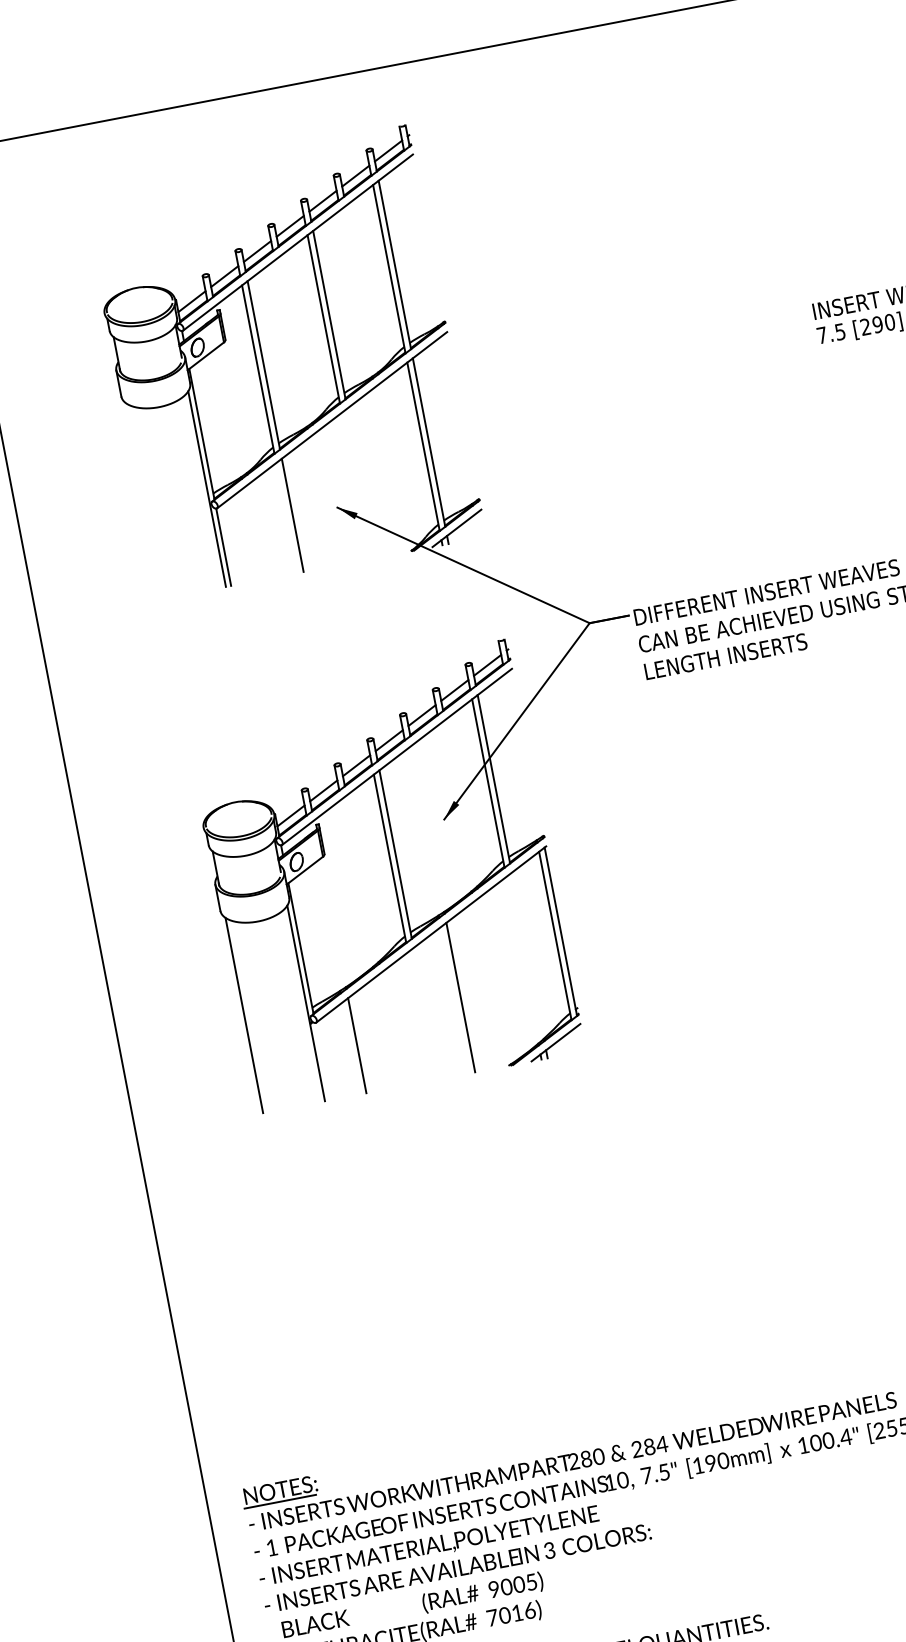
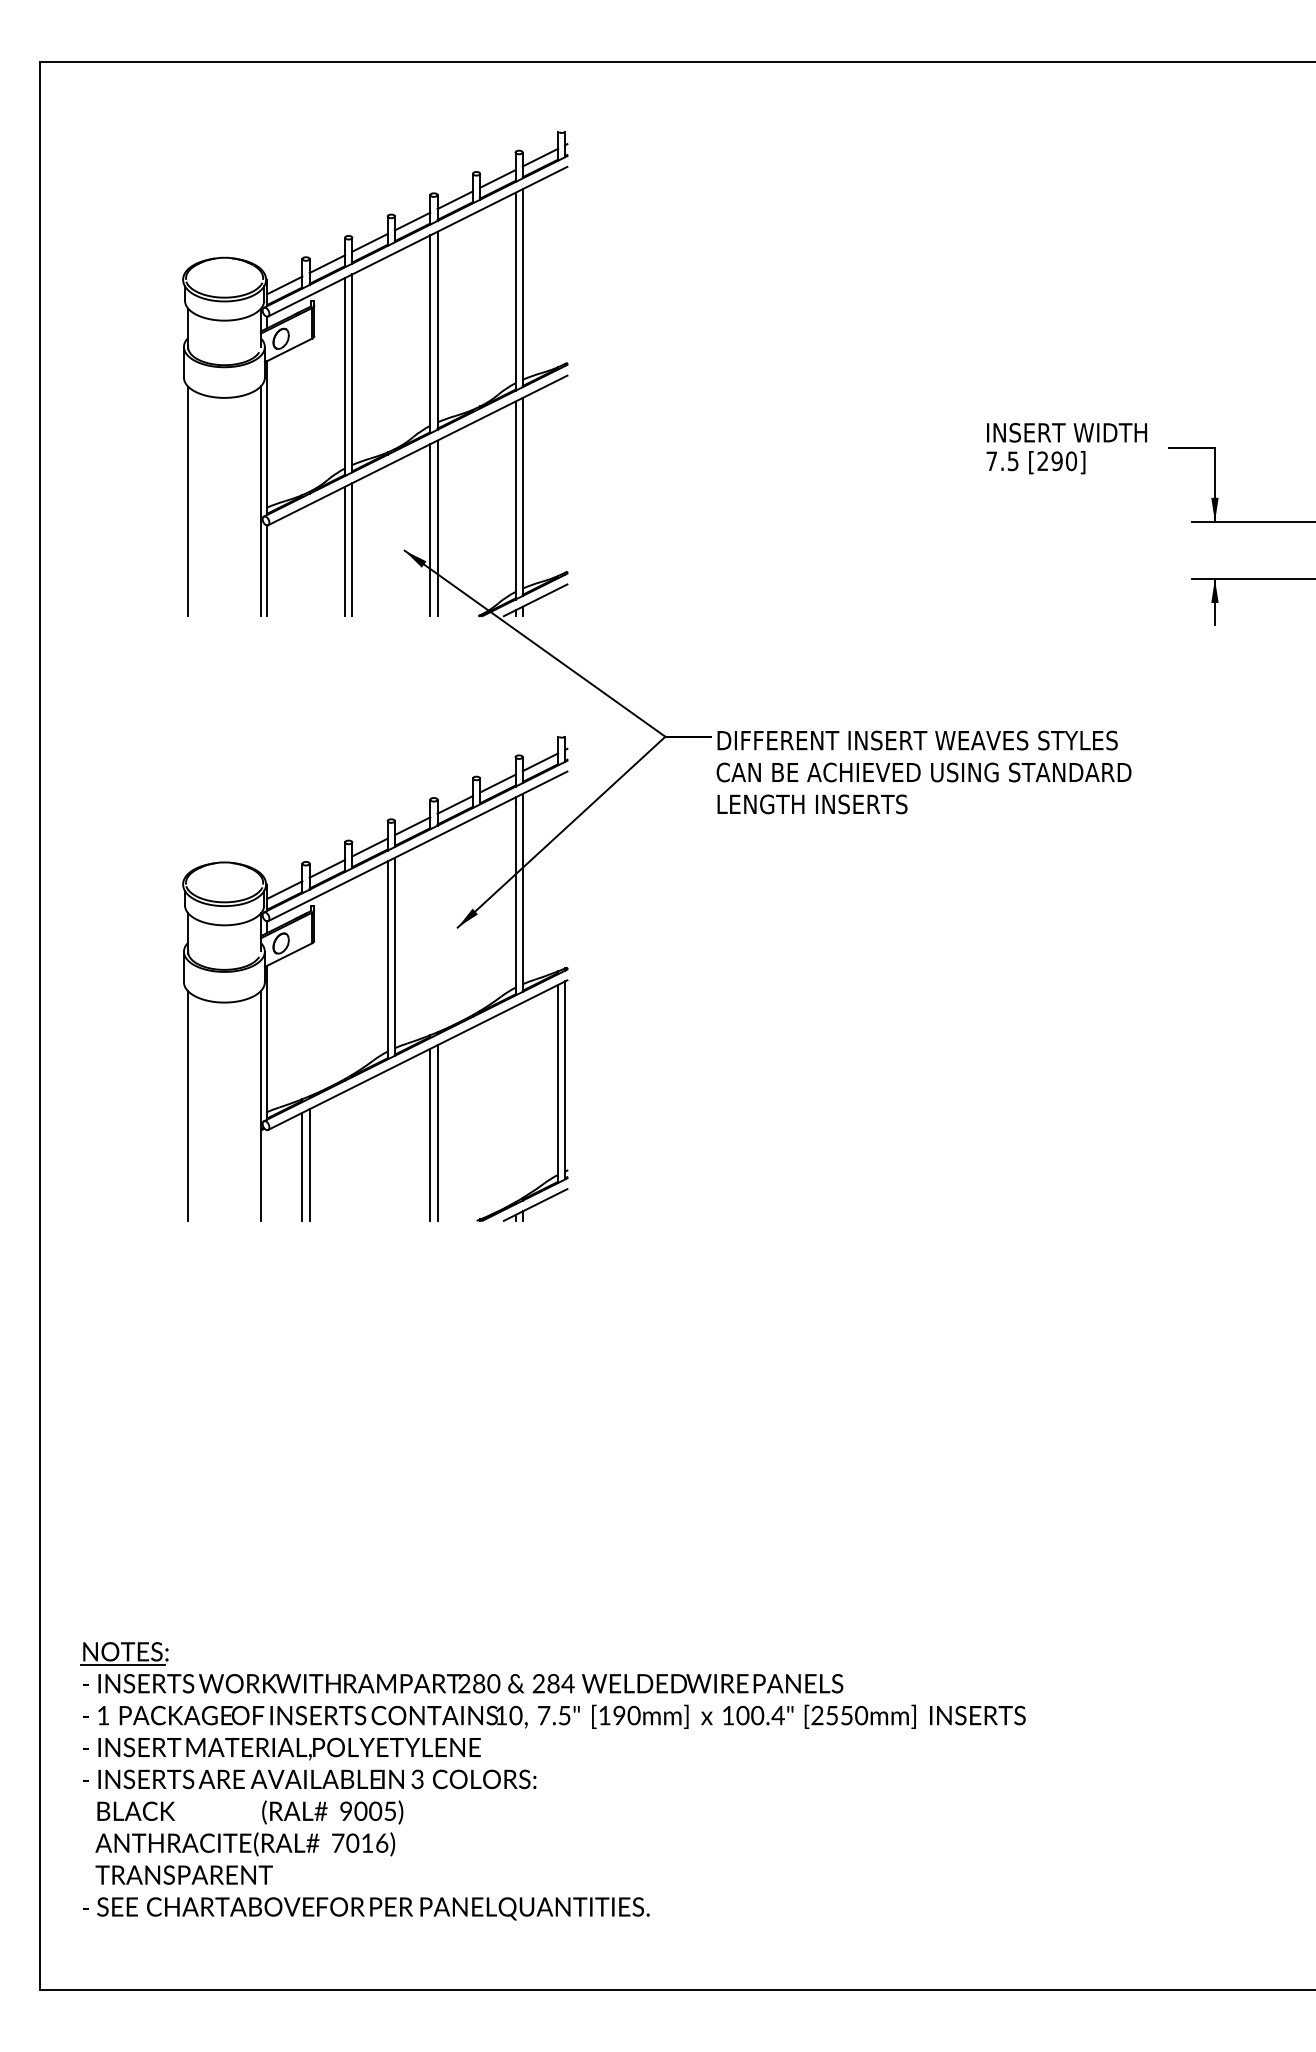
line: (361, 483) -> (437, 528), added
line: (356, 486) -> (430, 530), added
line: (145, 501) -> (188, 501), added
line: (287, 517) -> (345, 551), added
line: (455, 999) -> (430, 1134), added
line: (351, 1048) -> (302, 1166), added

